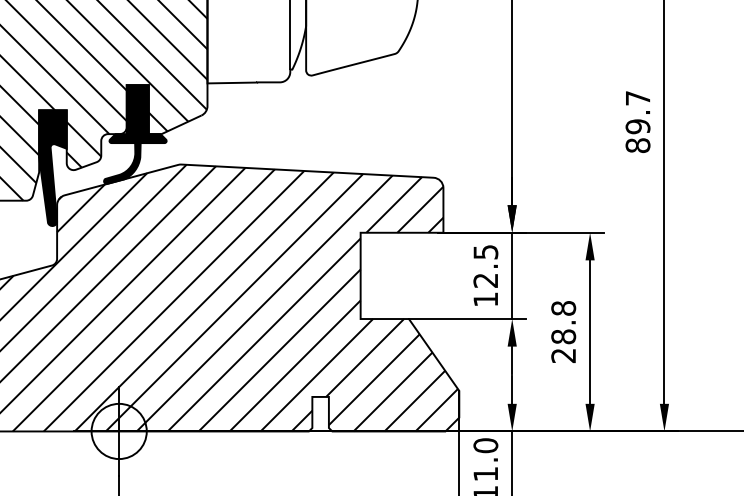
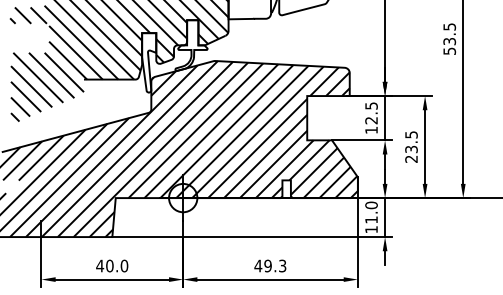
text: (637, 122) -> (449, 39), 89.7 -> 53.5
fill: (135, 134) -> (191, 45), removed
fill: (53, 167) -> (149, 62), removed
text: (563, 323) -> (411, 142), 28.8 -> 23.5

